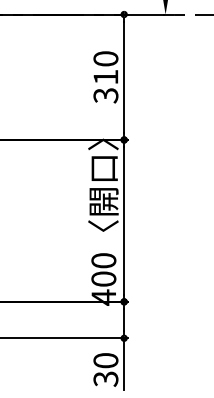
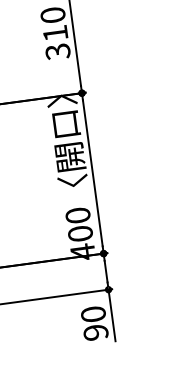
text: (105, 378) -> (95, 332), 30 -> 90

